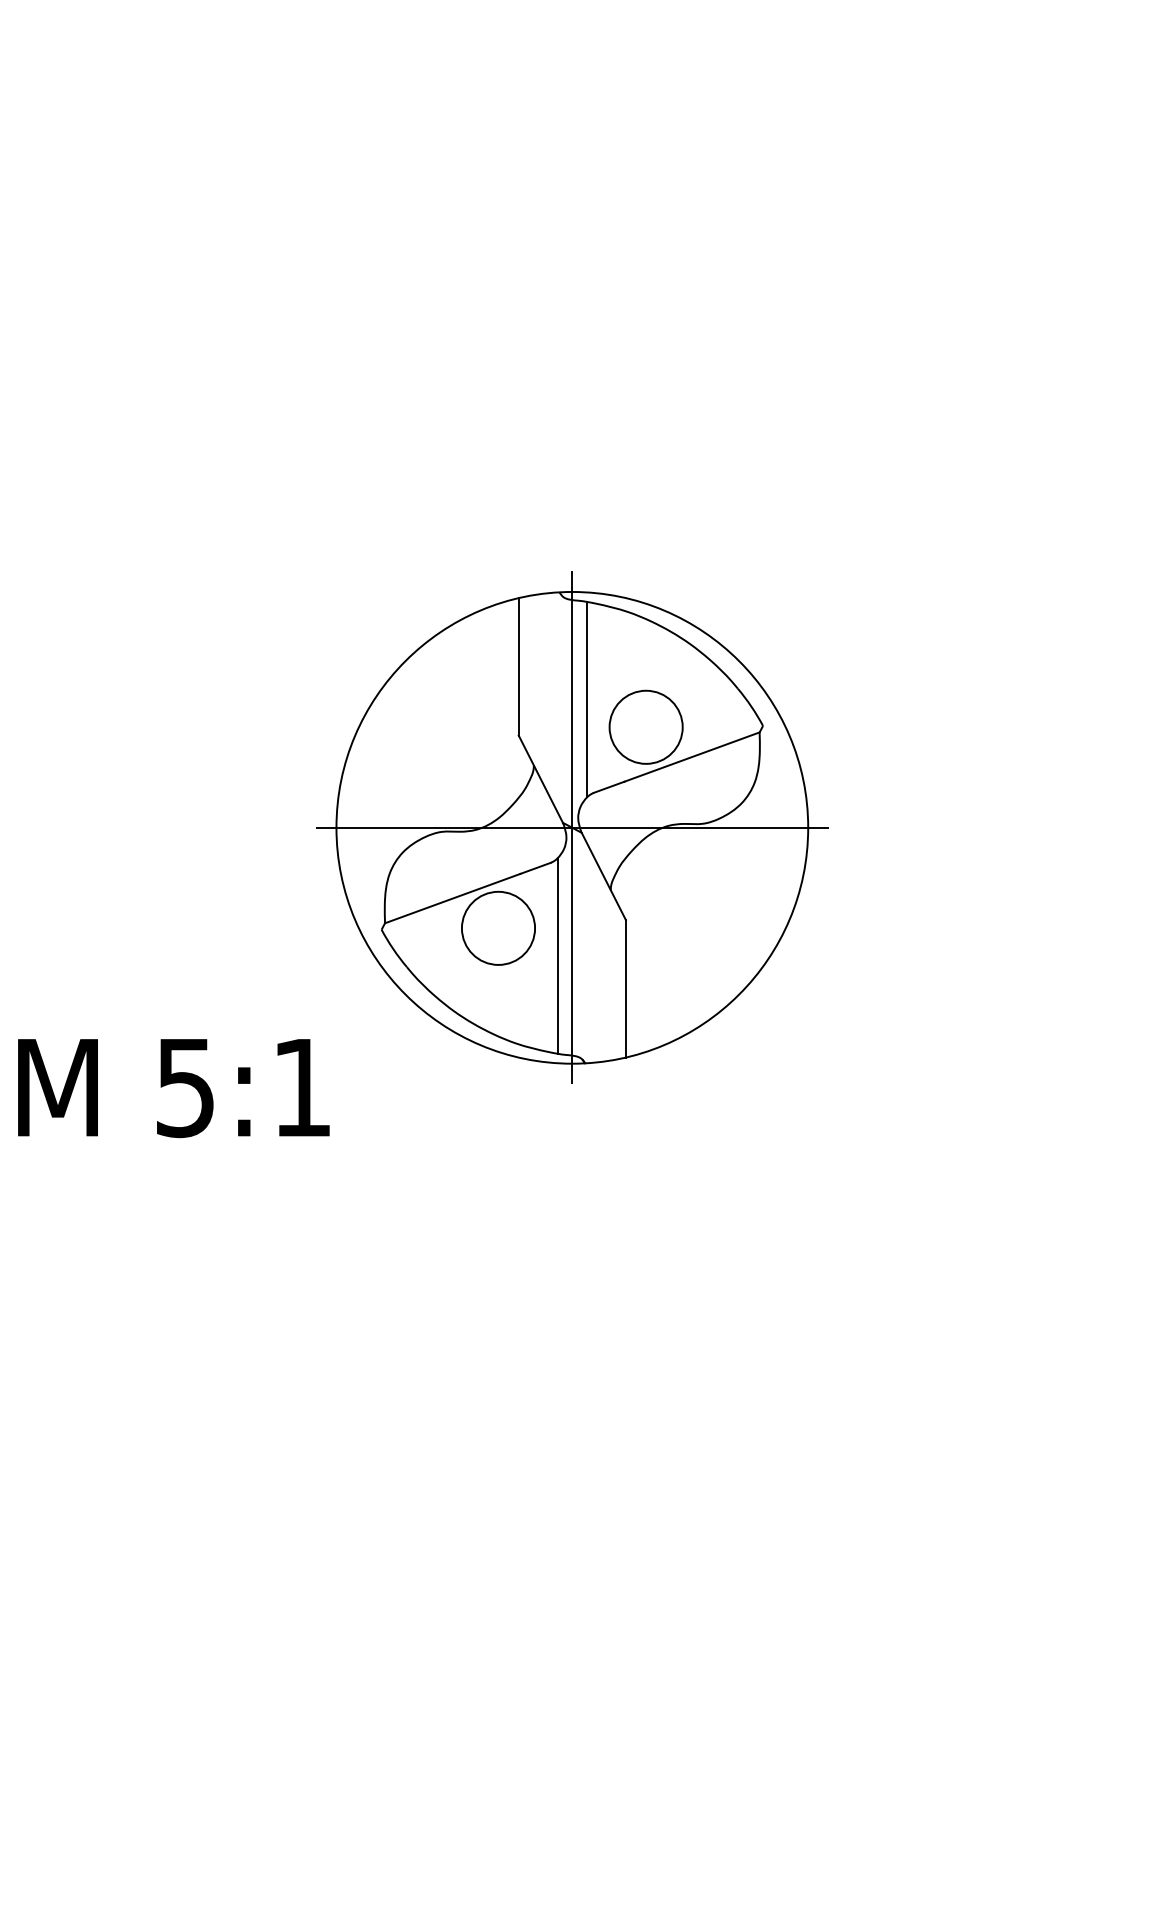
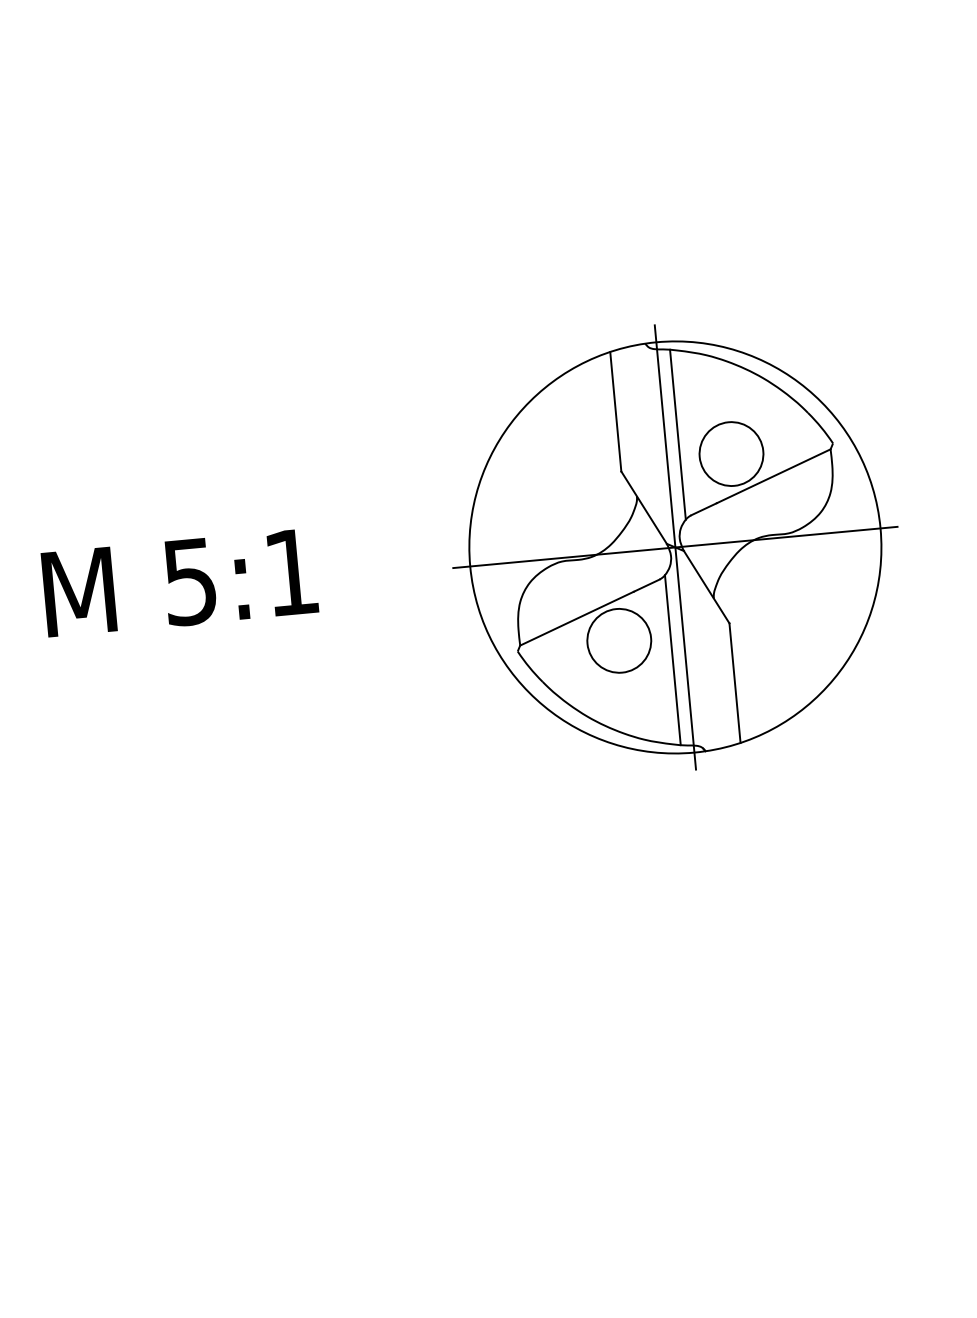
part: (572, 827) -> (675, 547), moved

